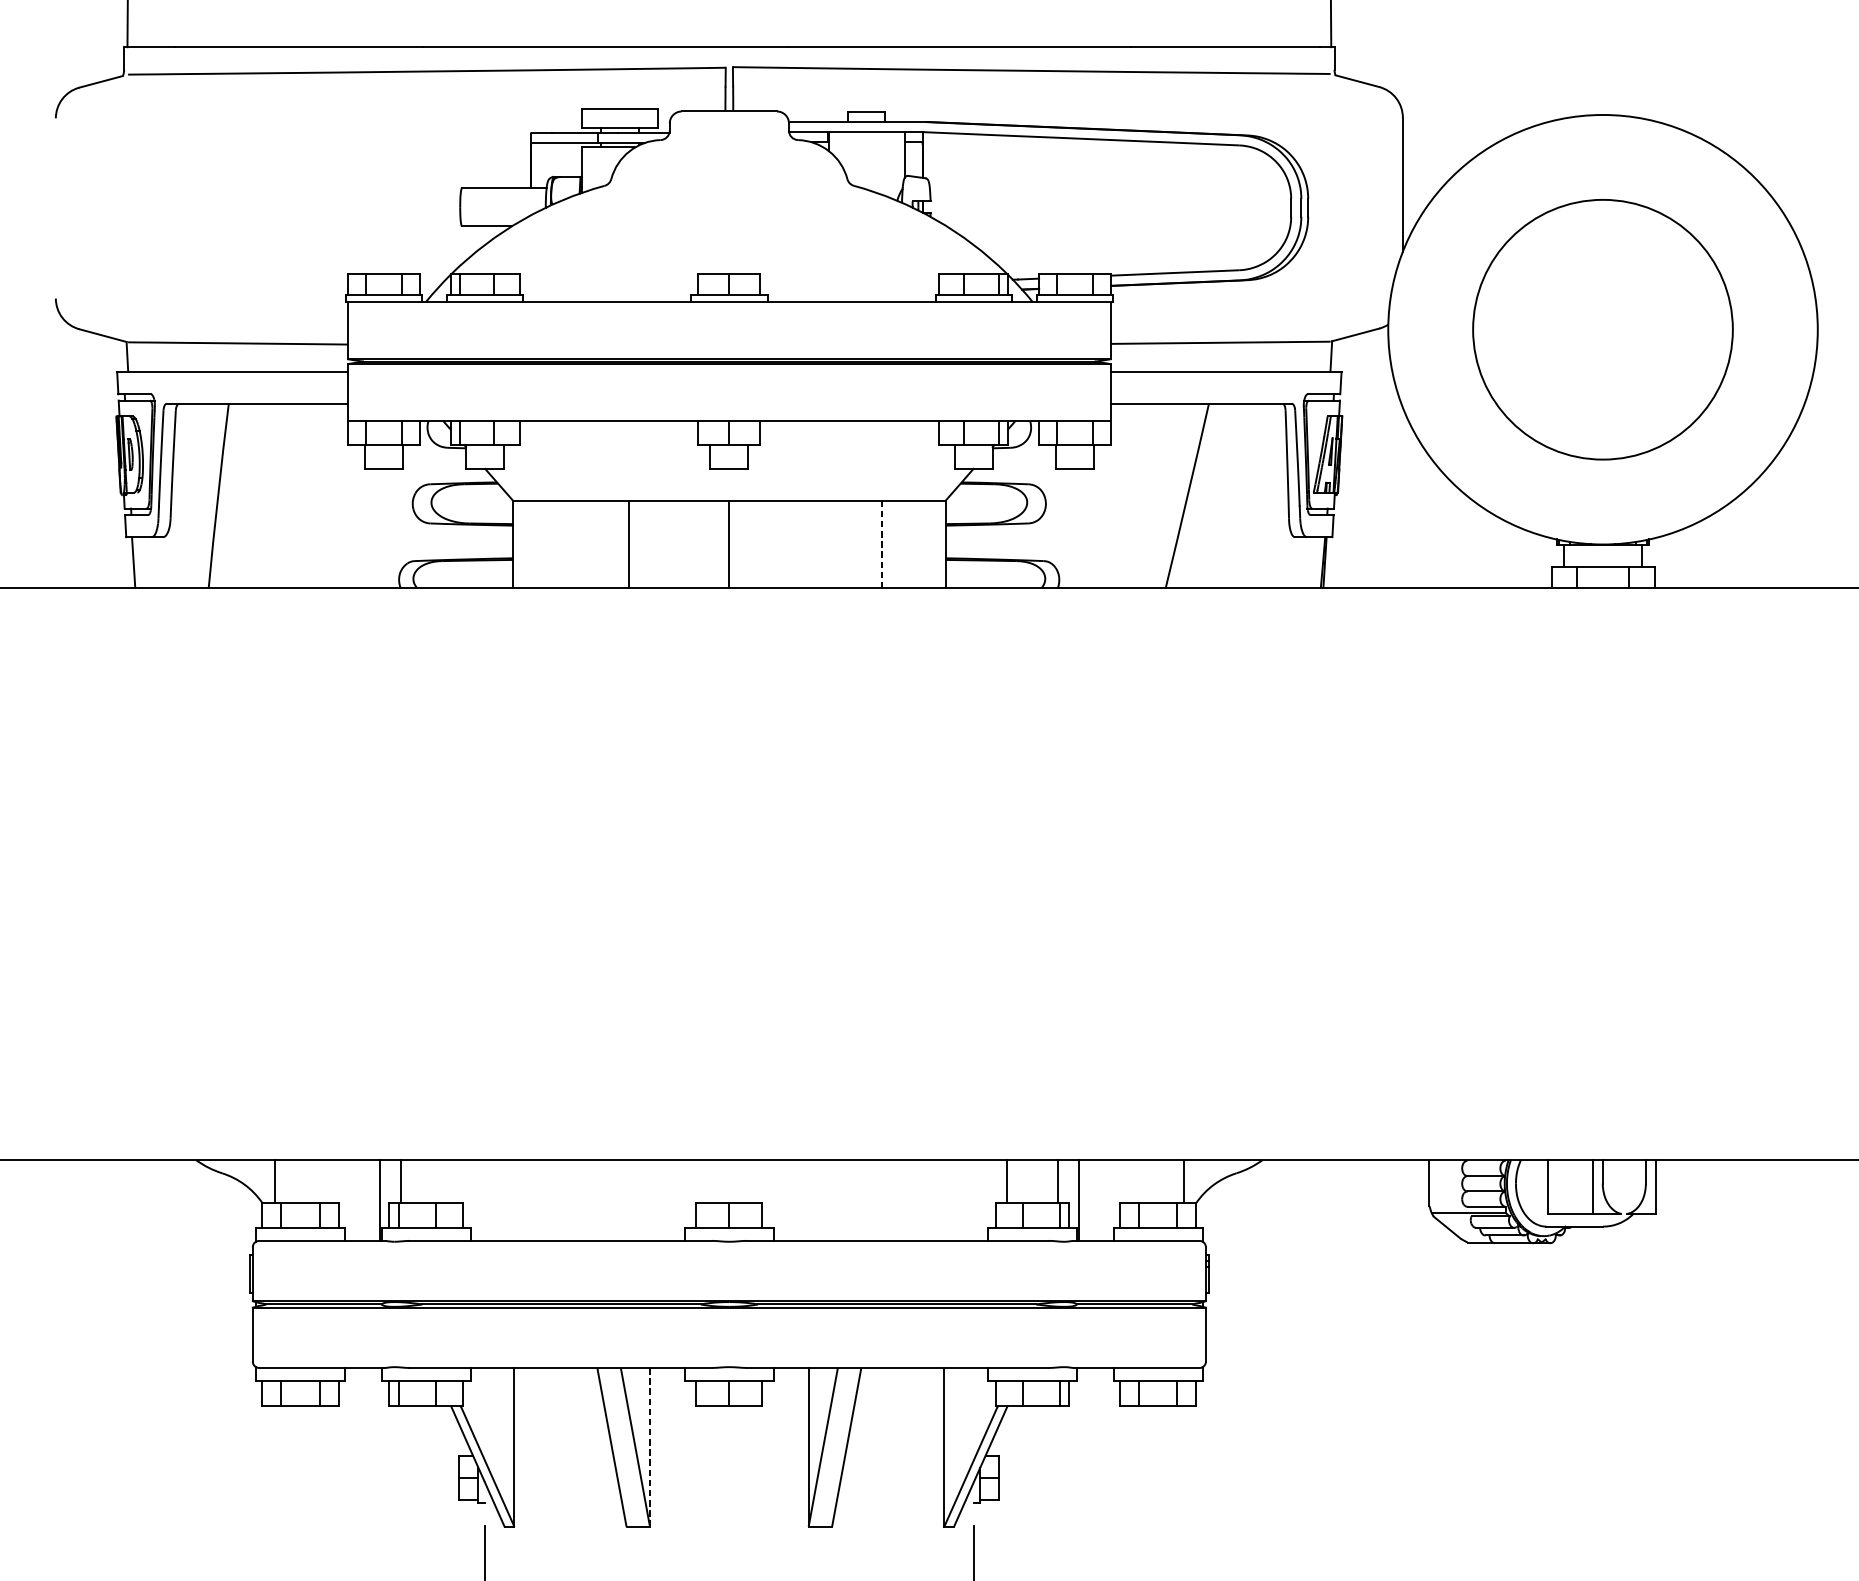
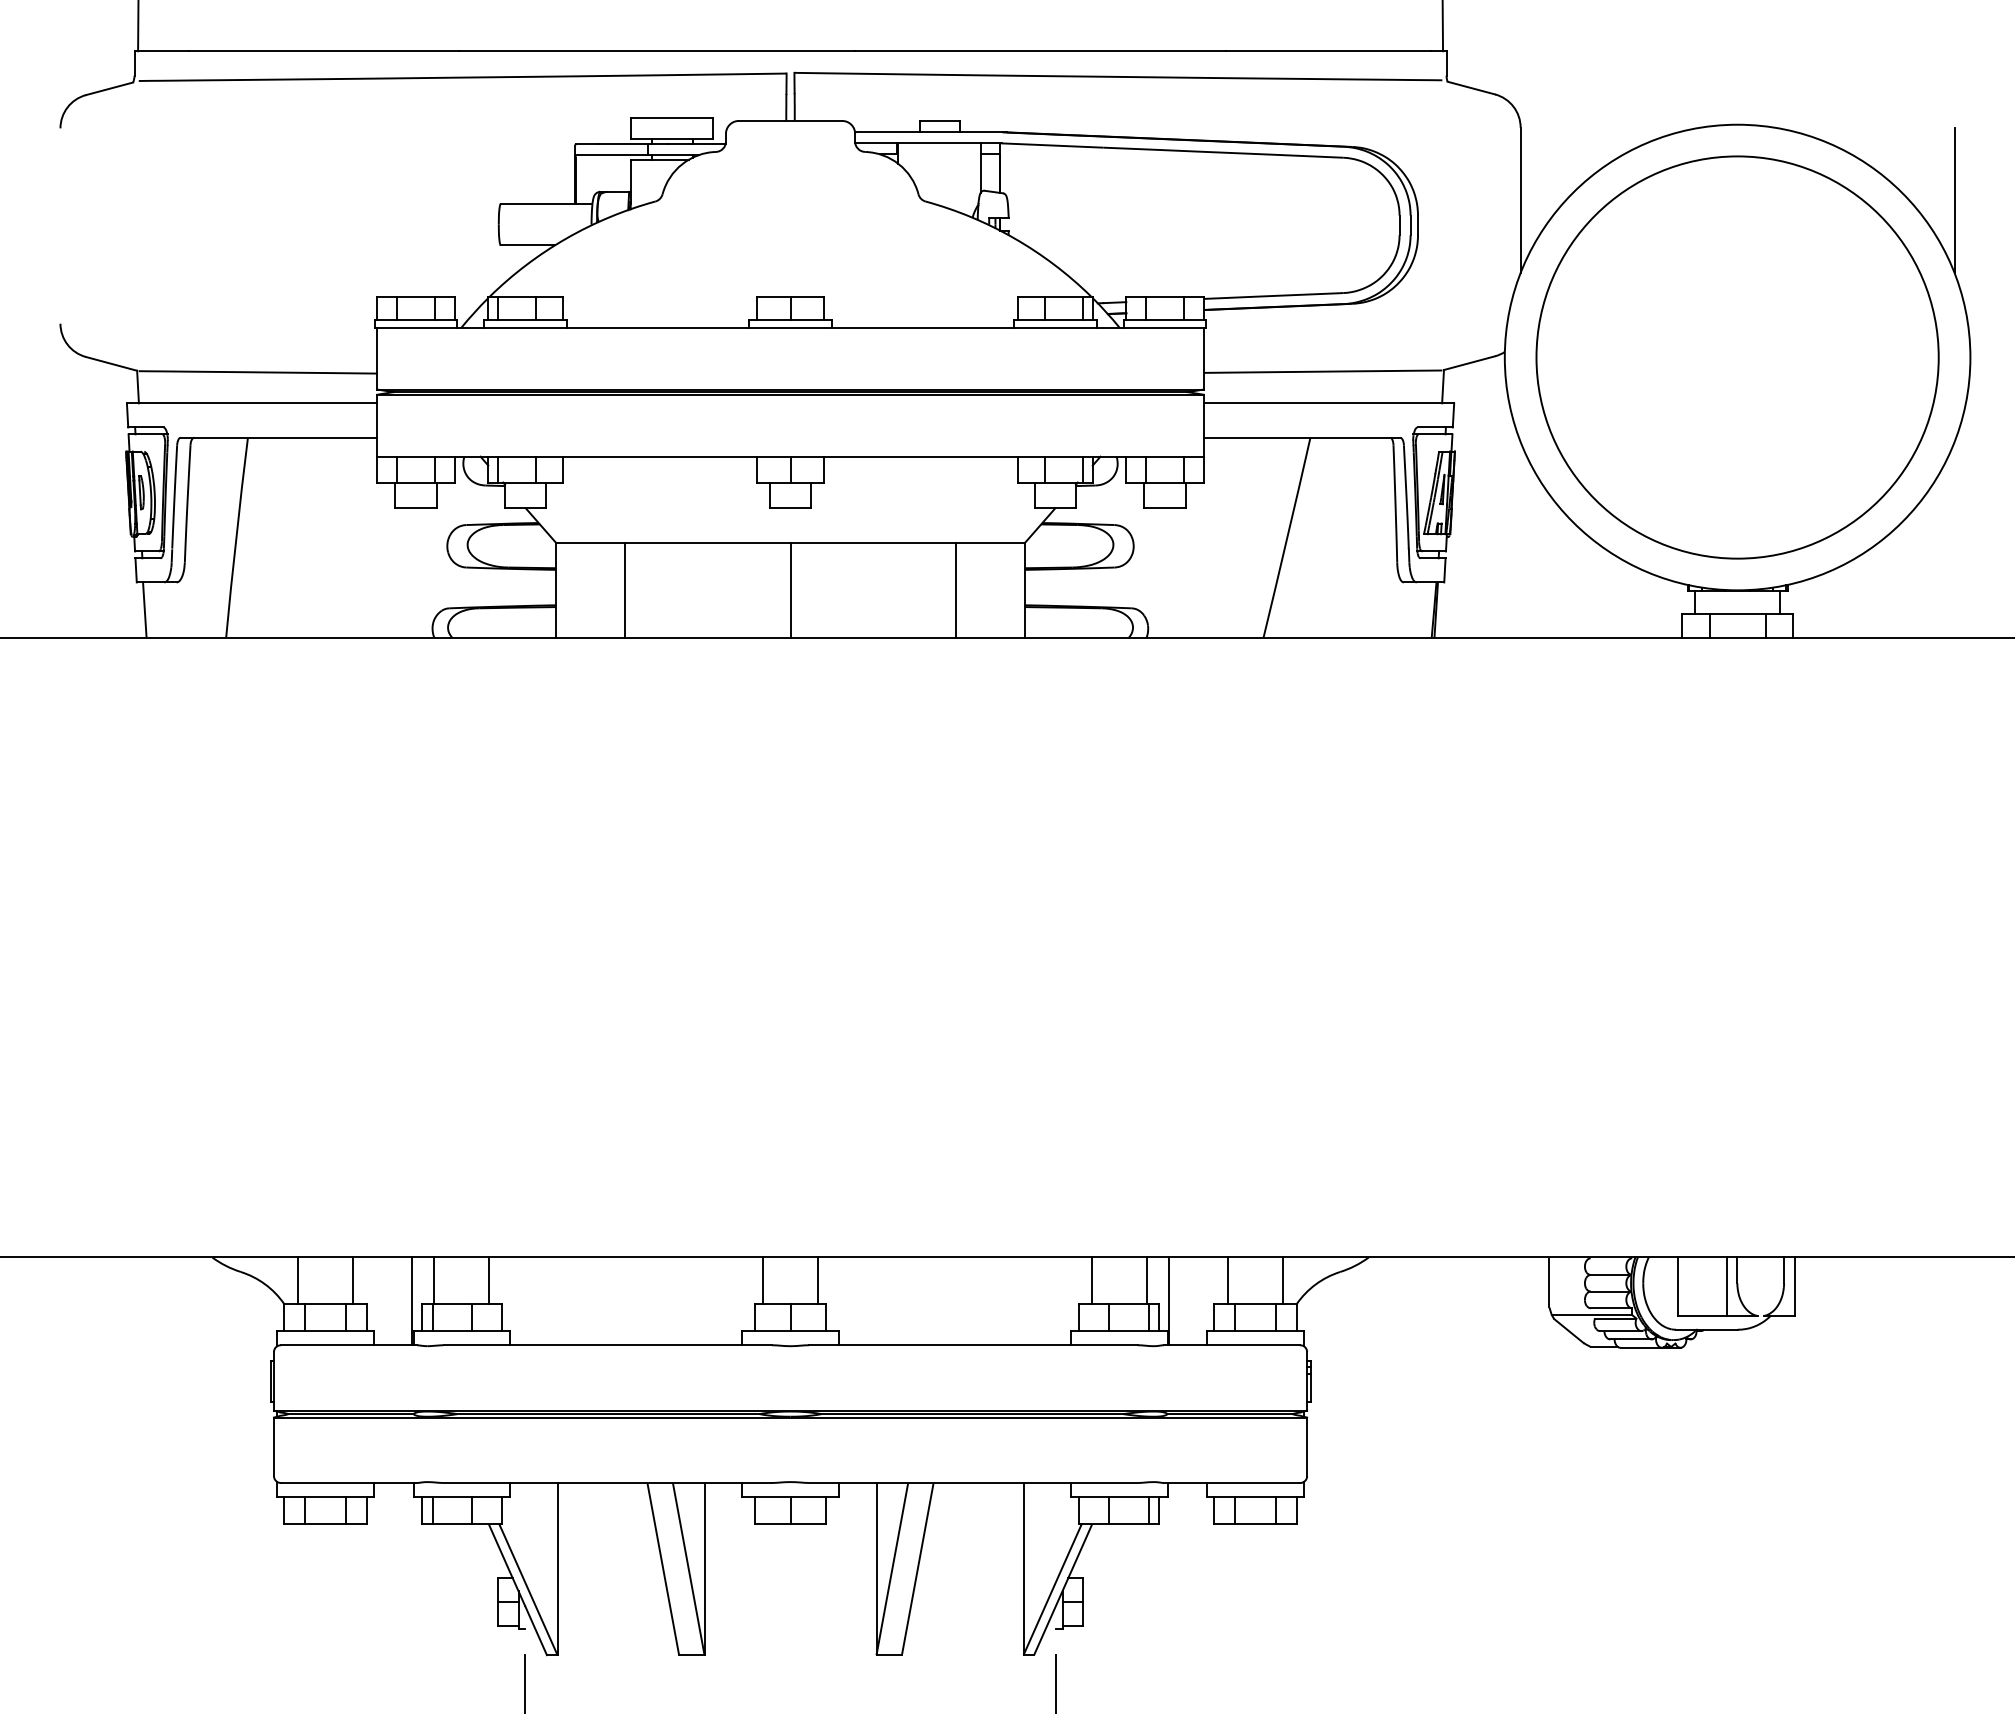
line: (1803, 184) -> (1954, 200), added
circle: (1602, 329) -> (1737, 357), size x1.43
line: (628, 543) -> (624, 589), moved
line: (882, 544) -> (956, 590), dashed -> solid
line: (326, 1181) -> (353, 1280), added
line: (451, 1181) -> (489, 1280), added
line: (704, 1181) -> (763, 1280), added
line: (755, 1181) -> (818, 1280), added
line: (1132, 1181) -> (1227, 1280), added
line: (649, 1446) -> (704, 1568), dashed -> solid

